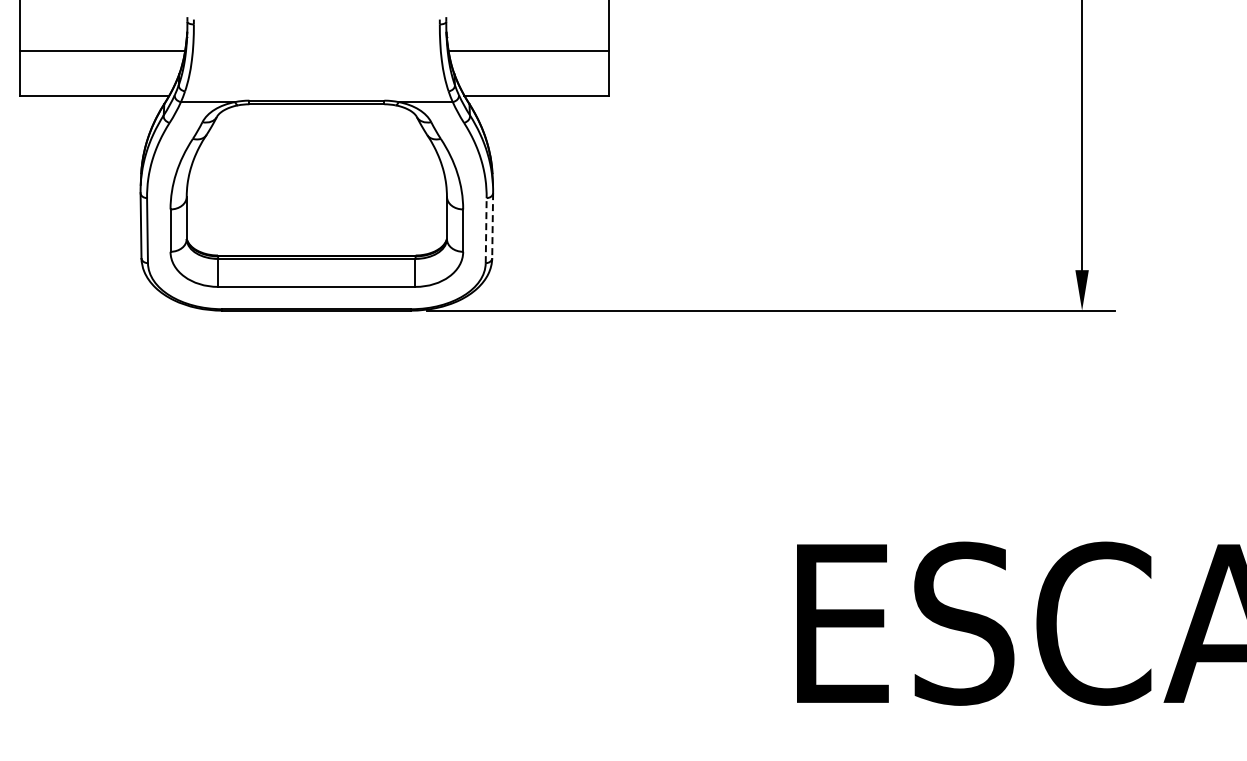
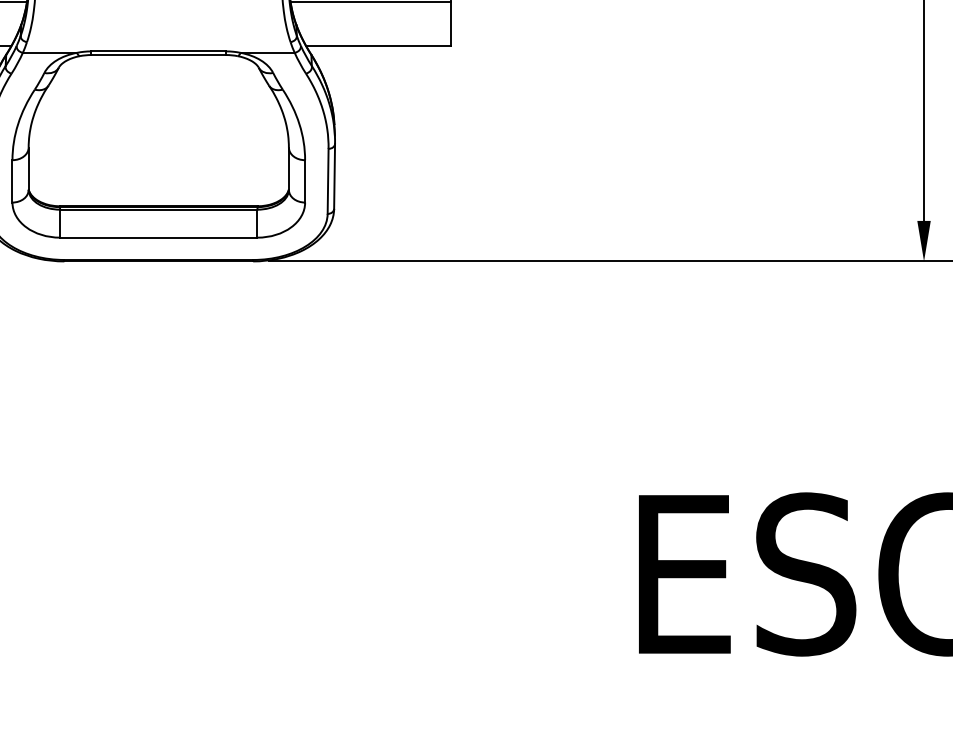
line: (492, 225) -> (334, 176), dashed -> solid
line: (486, 230) -> (328, 181), dashed -> solid

